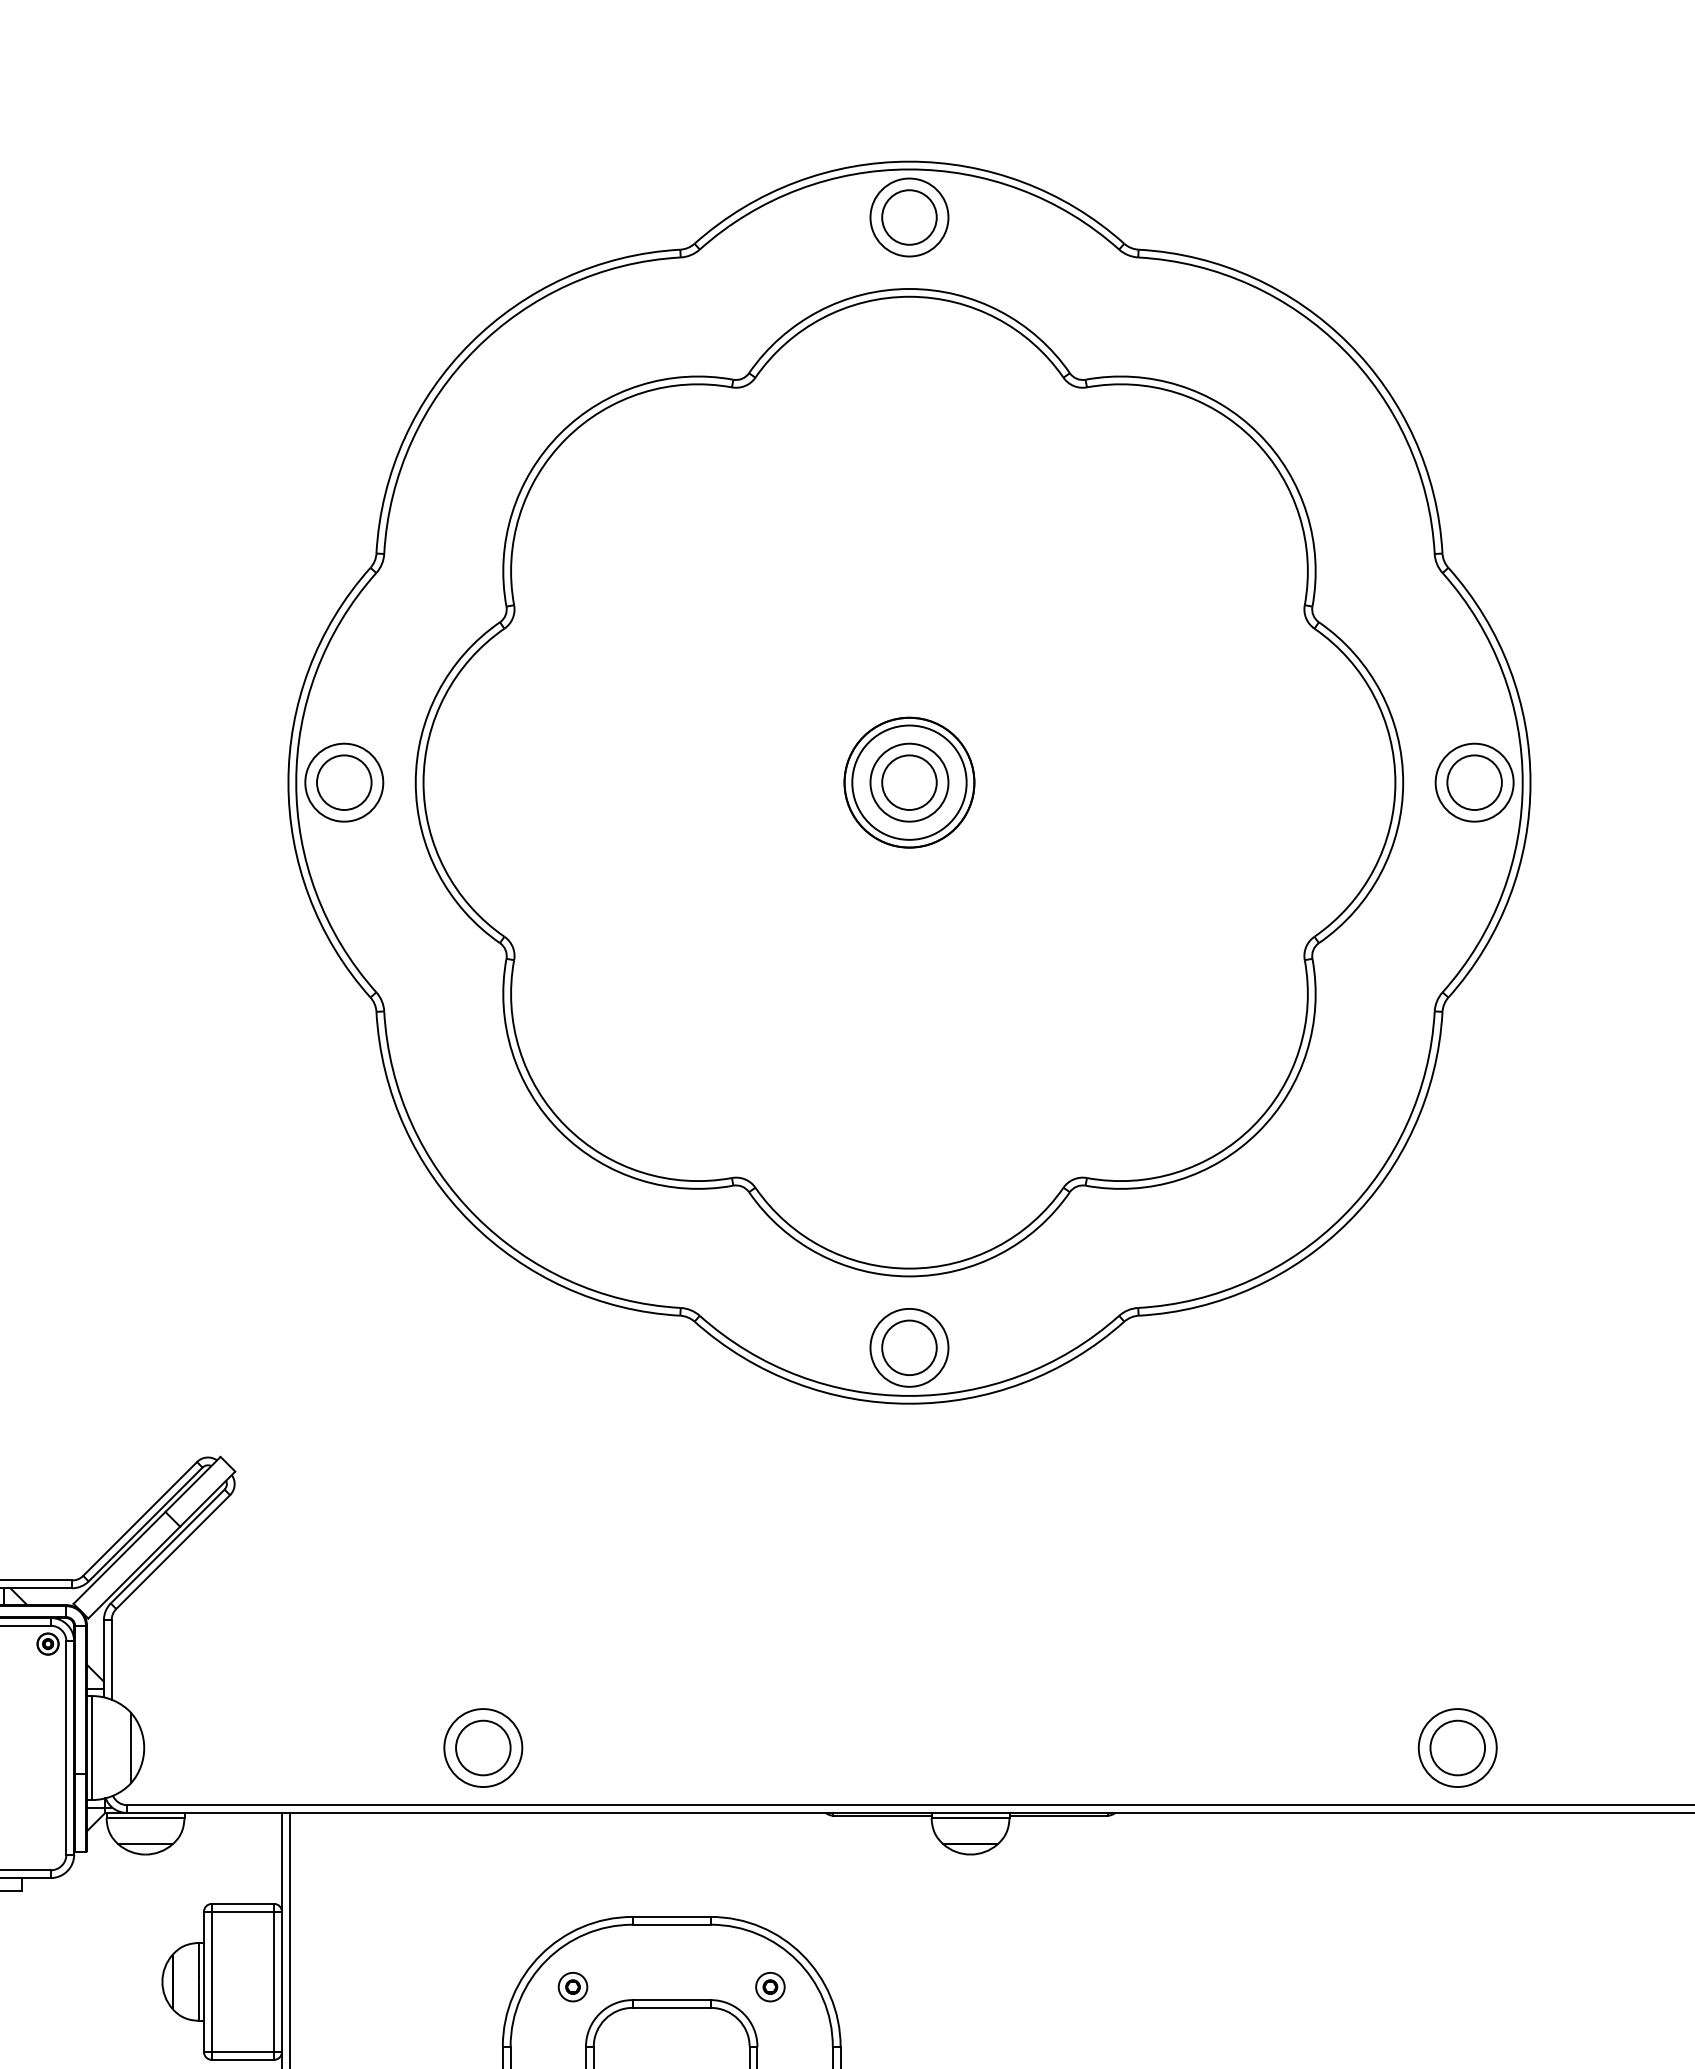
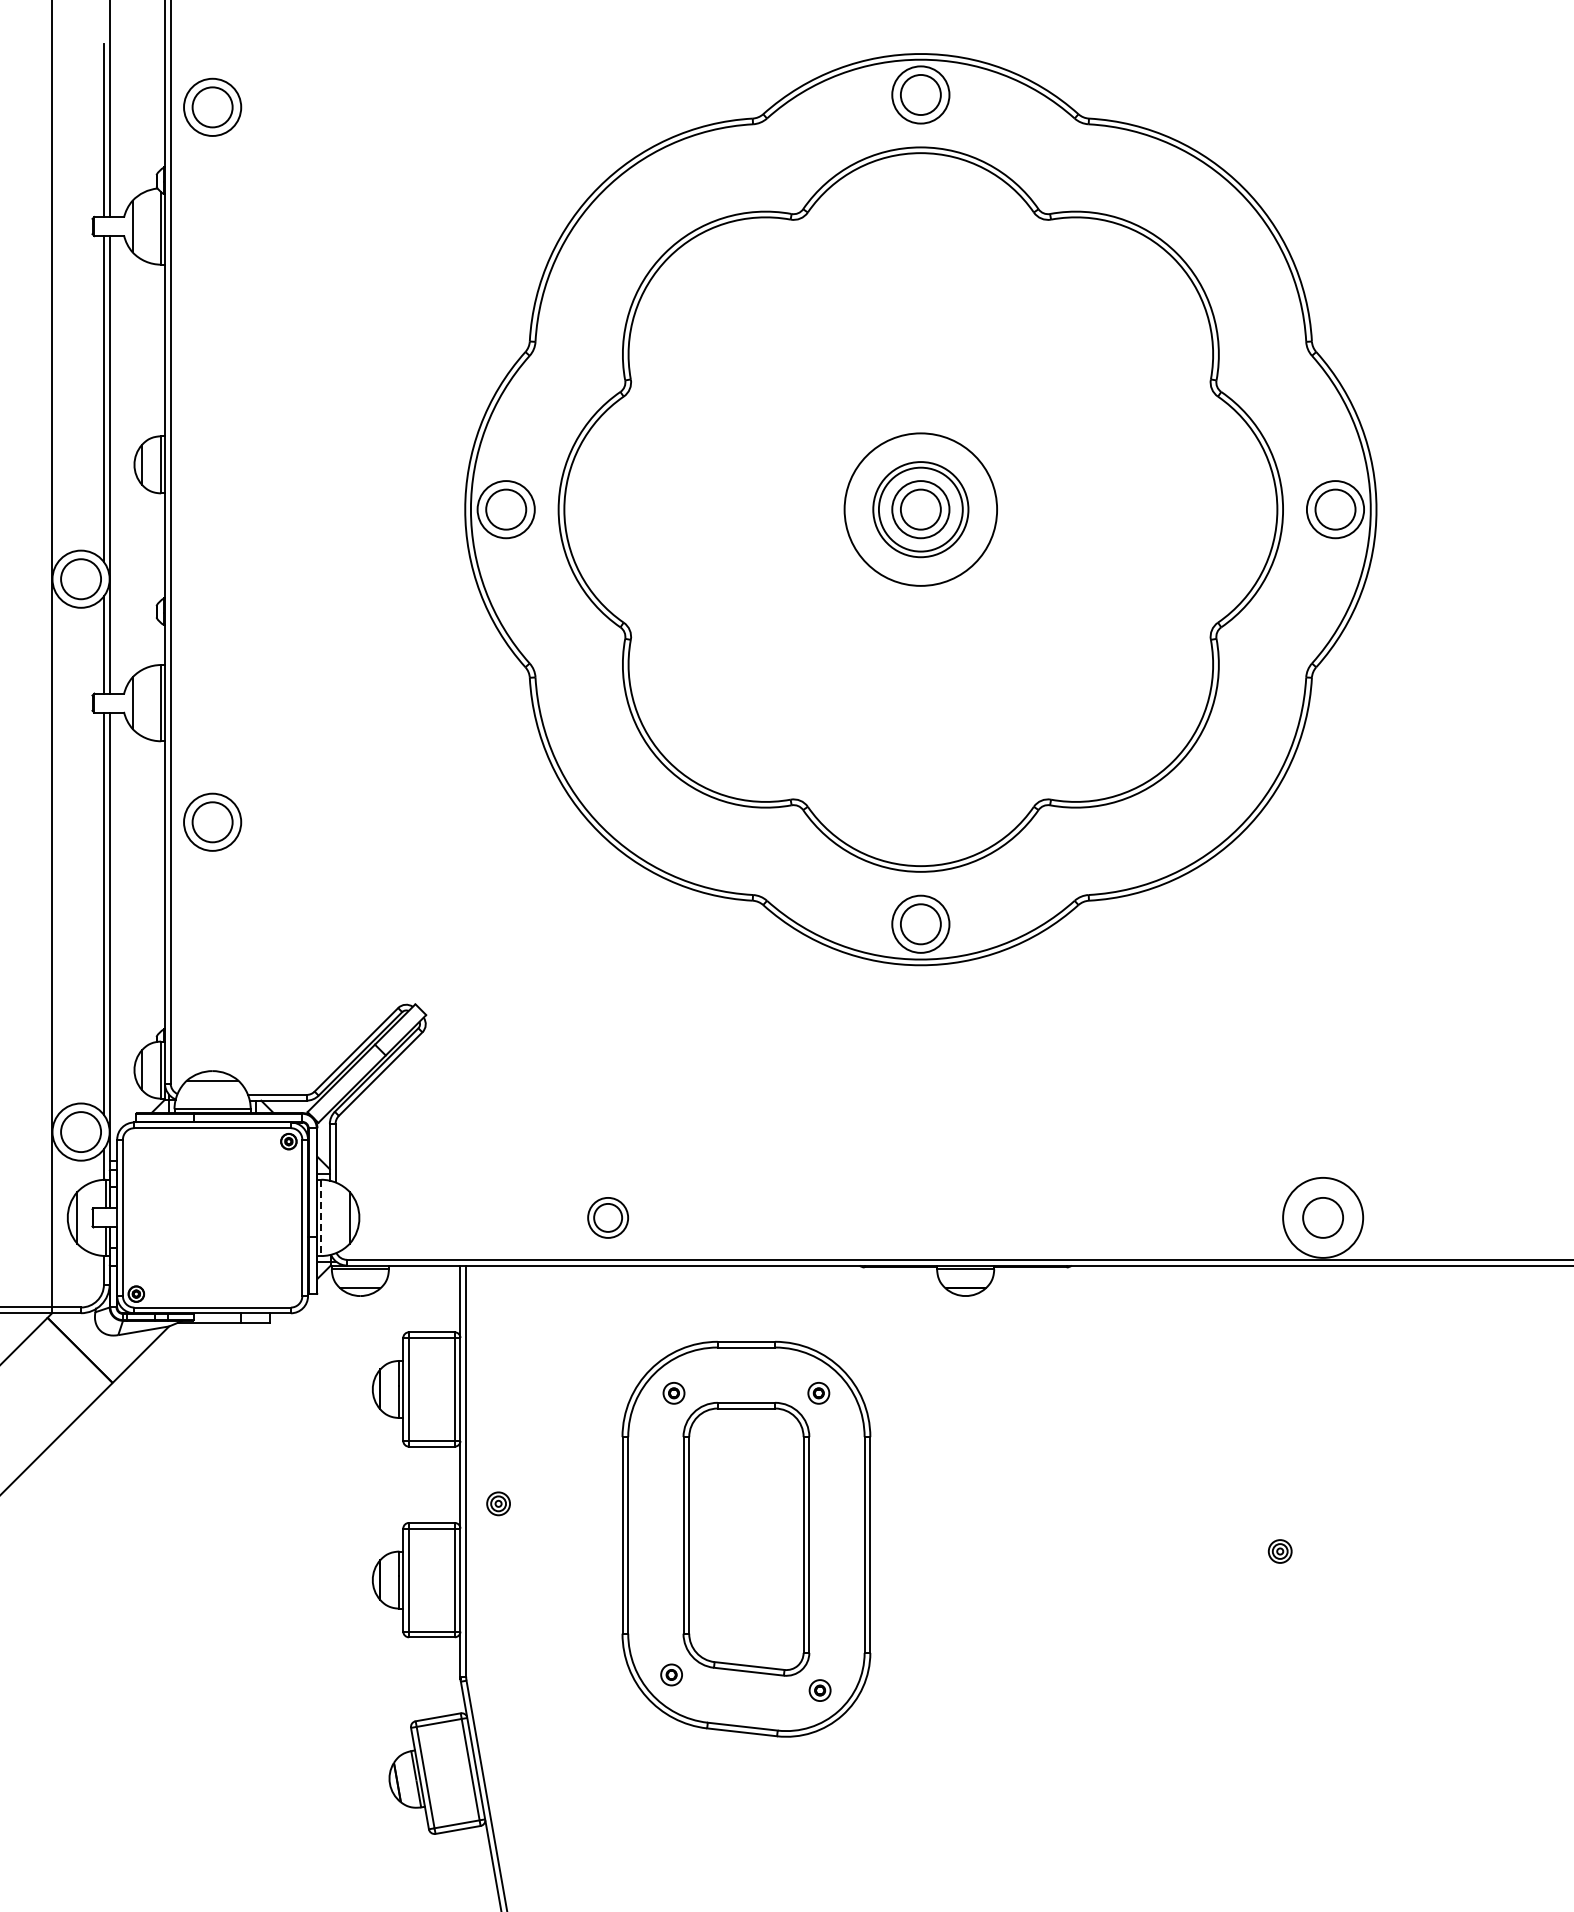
circle: (908, 782) -> (920, 509), size x1.6
part: (482, 1747) -> (607, 1217), size x0.7
circle: (1456, 1747) -> (1322, 1217), size x1.4
line: (92, 1748) -> (321, 1218), solid -> dashed

